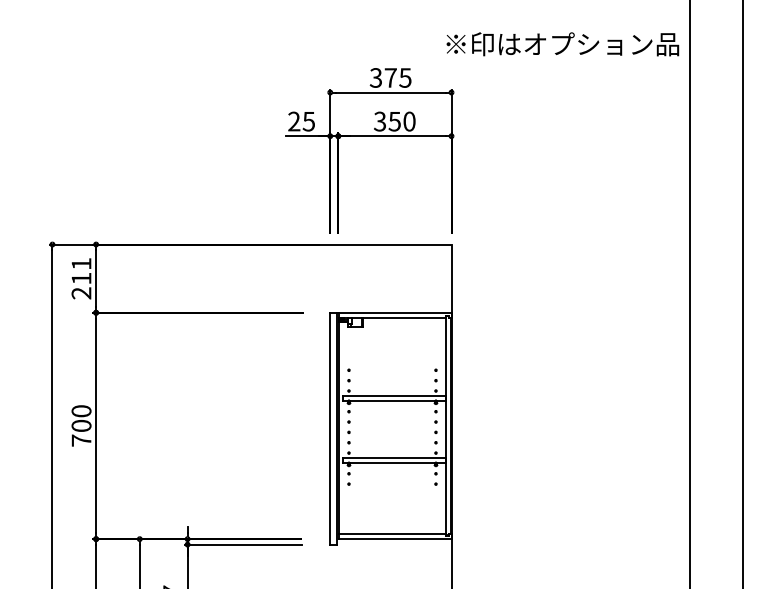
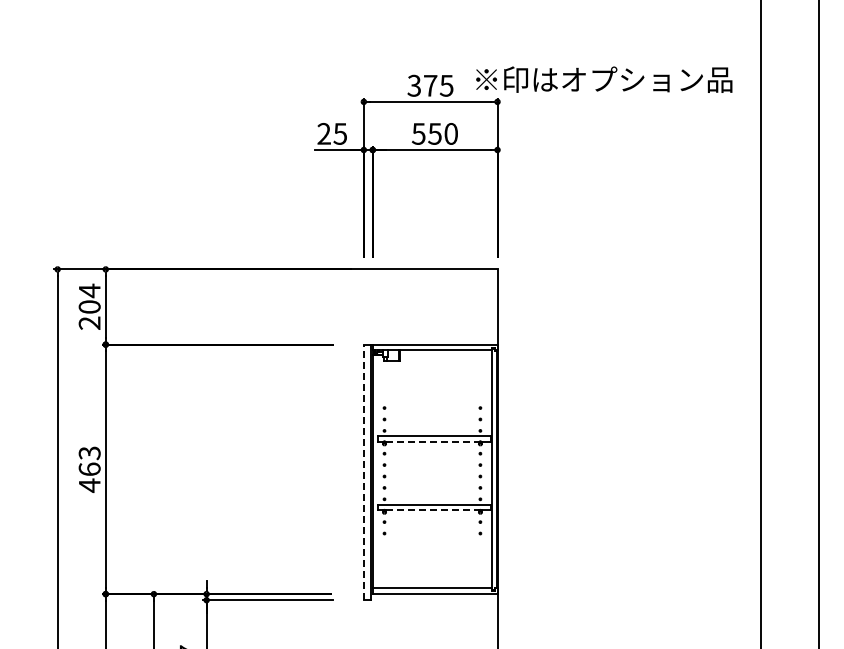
text: (563, 44) -> (604, 79), moved
text: (379, 121) -> (418, 133), 350 -> 550
text: (81, 270) -> (89, 298), 211 -> 204
line: (392, 400) -> (432, 441), solid -> dashed
text: (81, 426) -> (89, 469), 700 -> 463
line: (329, 428) -> (363, 472), solid -> dashed
line: (392, 463) -> (432, 510), solid -> dashed

